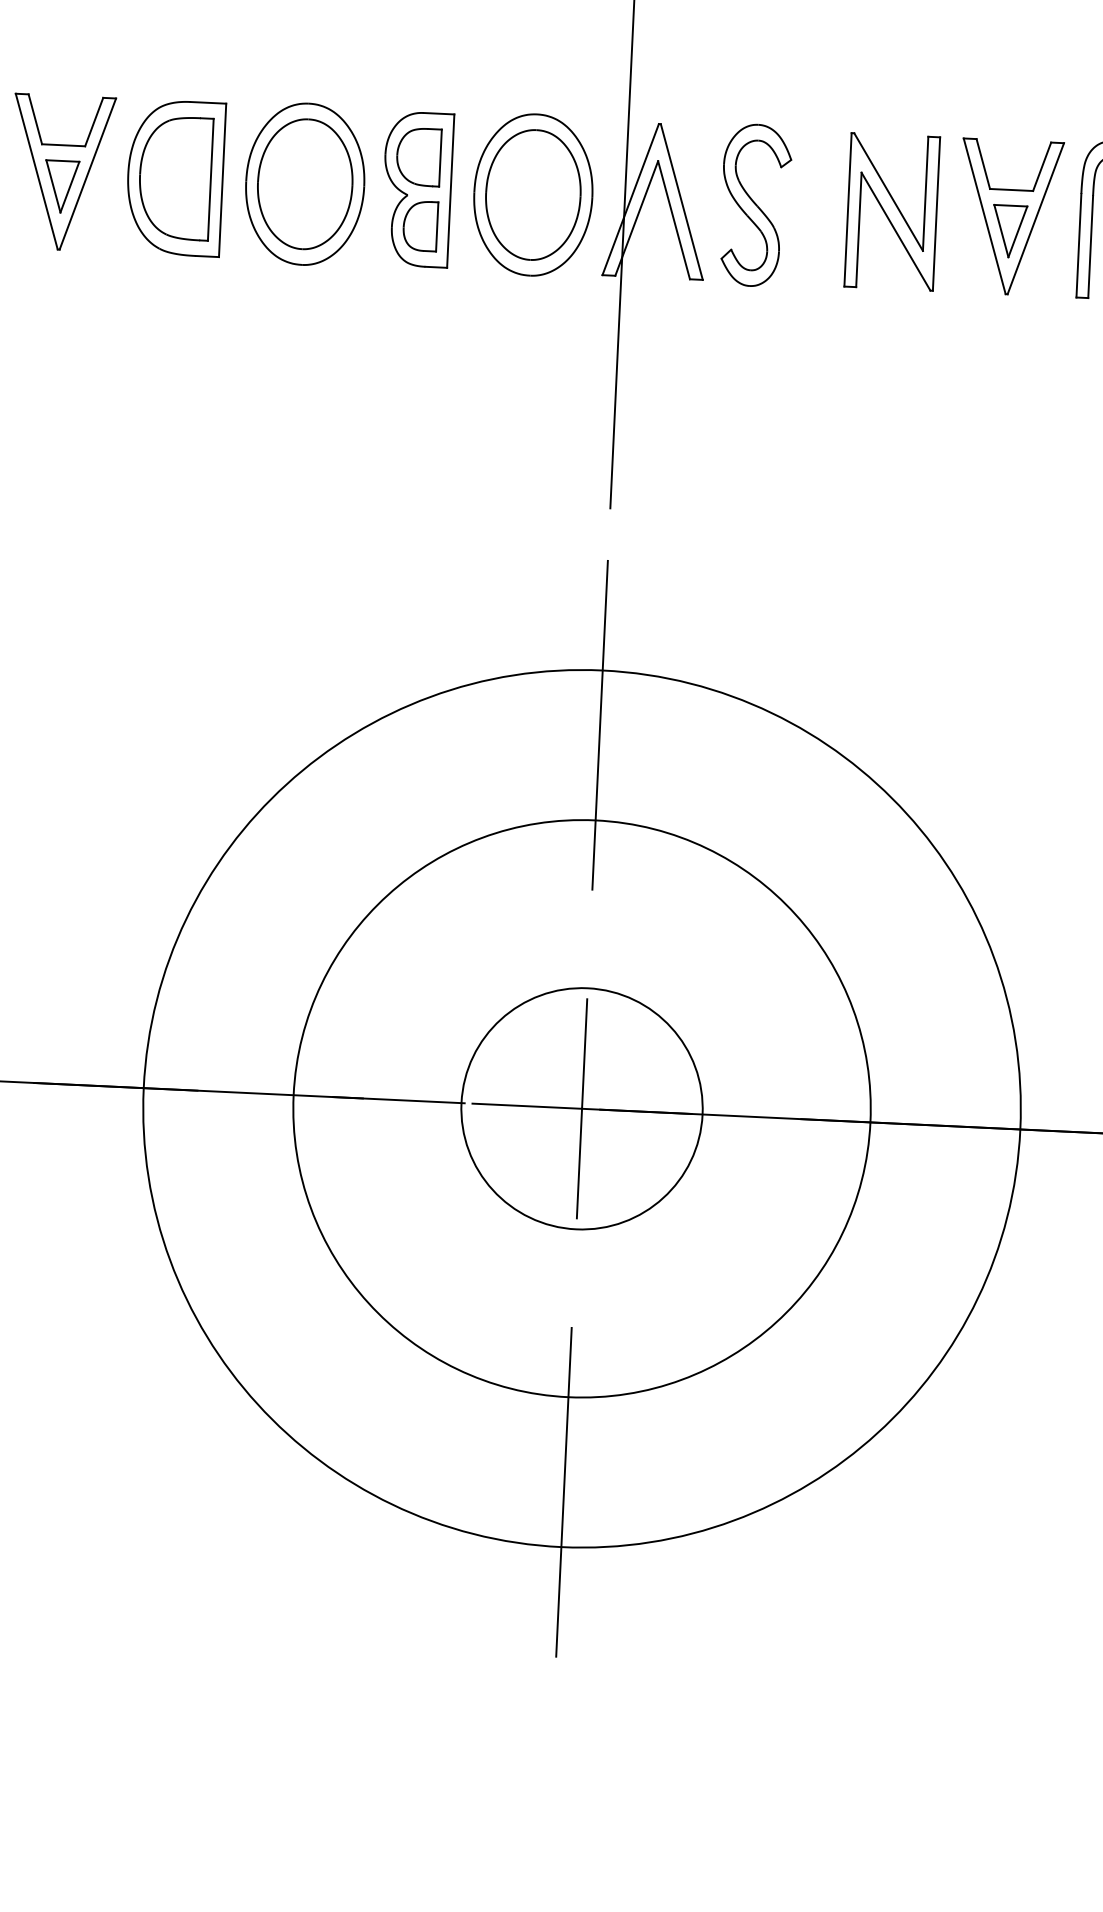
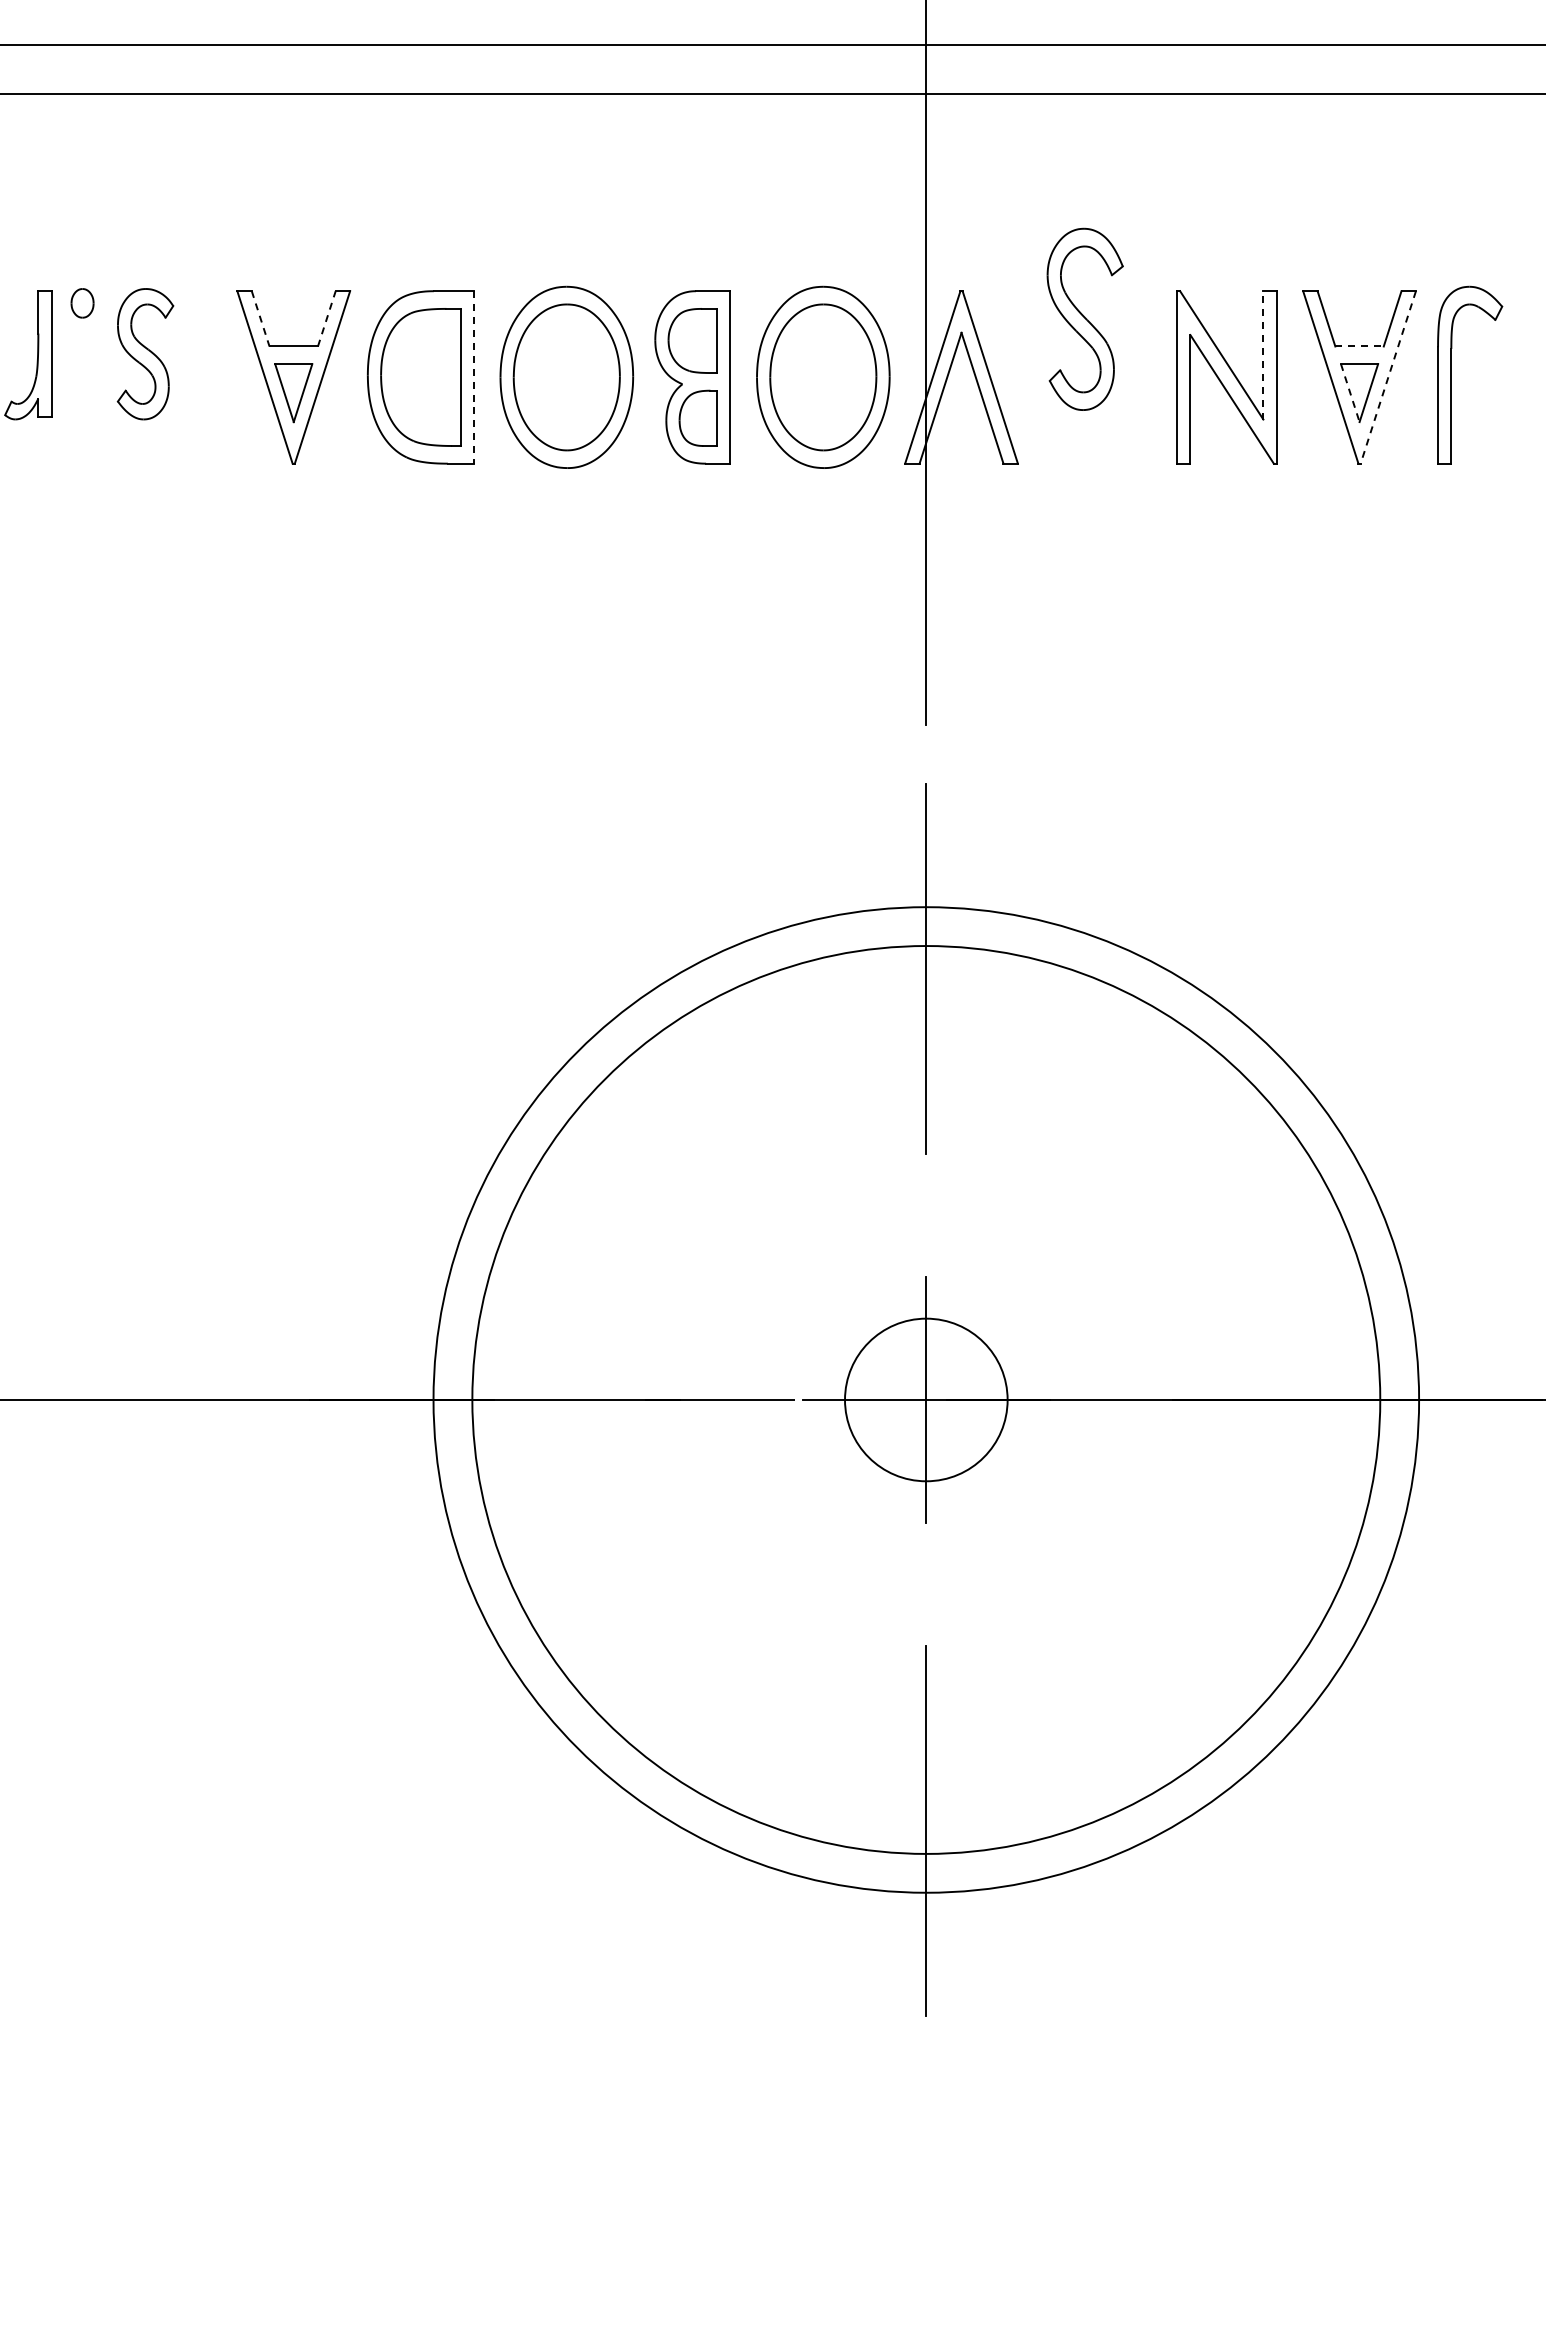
line: (35, 119) -> (260, 319), solid -> dashed
line: (93, 121) -> (326, 318), solid -> dashed
line: (222, 180) -> (473, 377), solid -> dashed
line: (1012, 190) -> (1360, 346), solid -> dashed
line: (925, 193) -> (1263, 354), solid -> dashed
part: (754, 204) -> (1084, 318), moved
line: (1036, 218) -> (1388, 377), solid -> dashed
line: (1001, 231) -> (1350, 393), solid -> dashed
circle: (581, 1108) -> (925, 1399), size x0.6
circle: (582, 1108) -> (926, 1399), size x1.4

